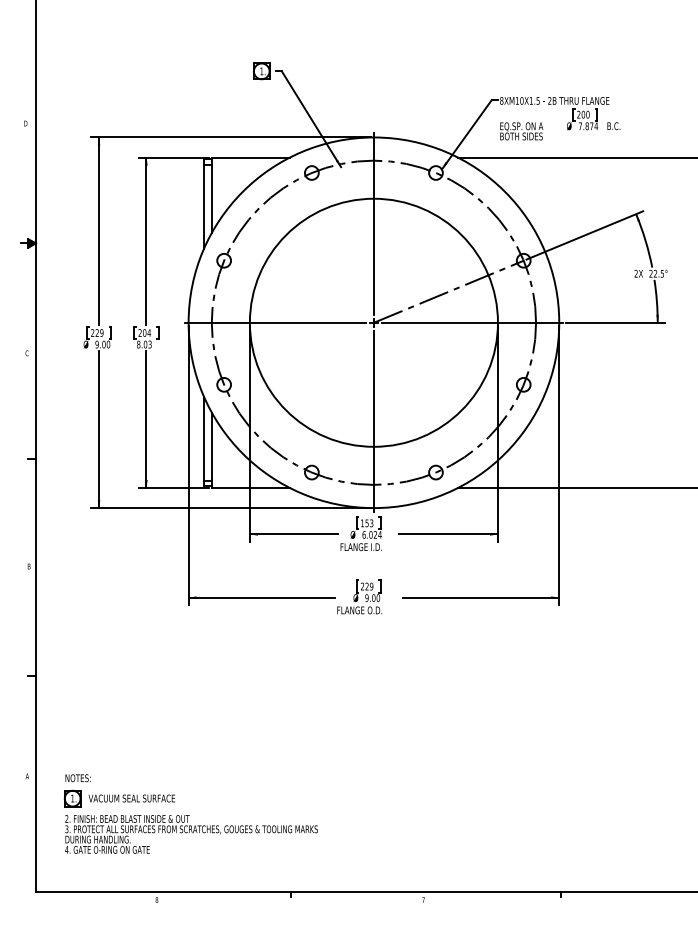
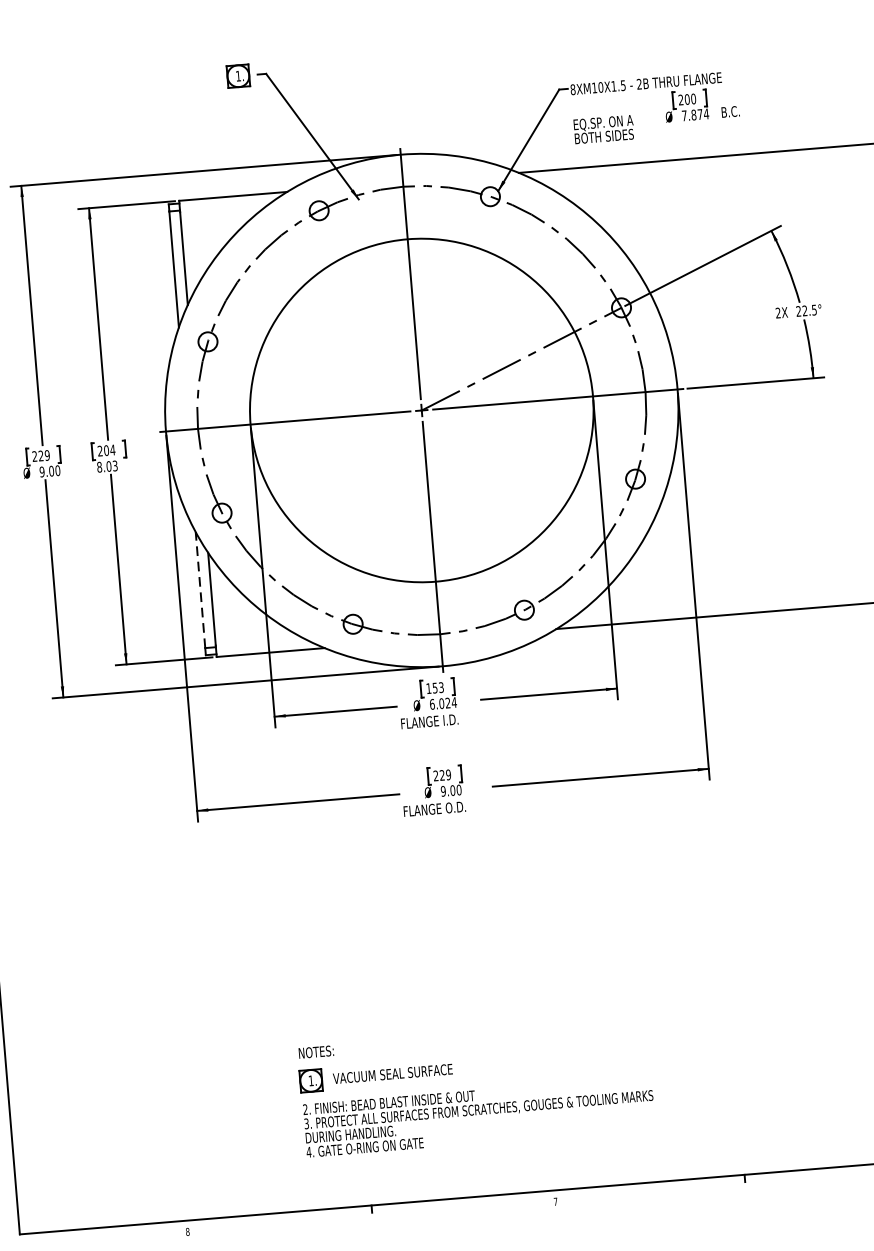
line: (204, 438) -> (201, 589), solid -> dashed
part: (190, 813) -> (475, 1088), moved

